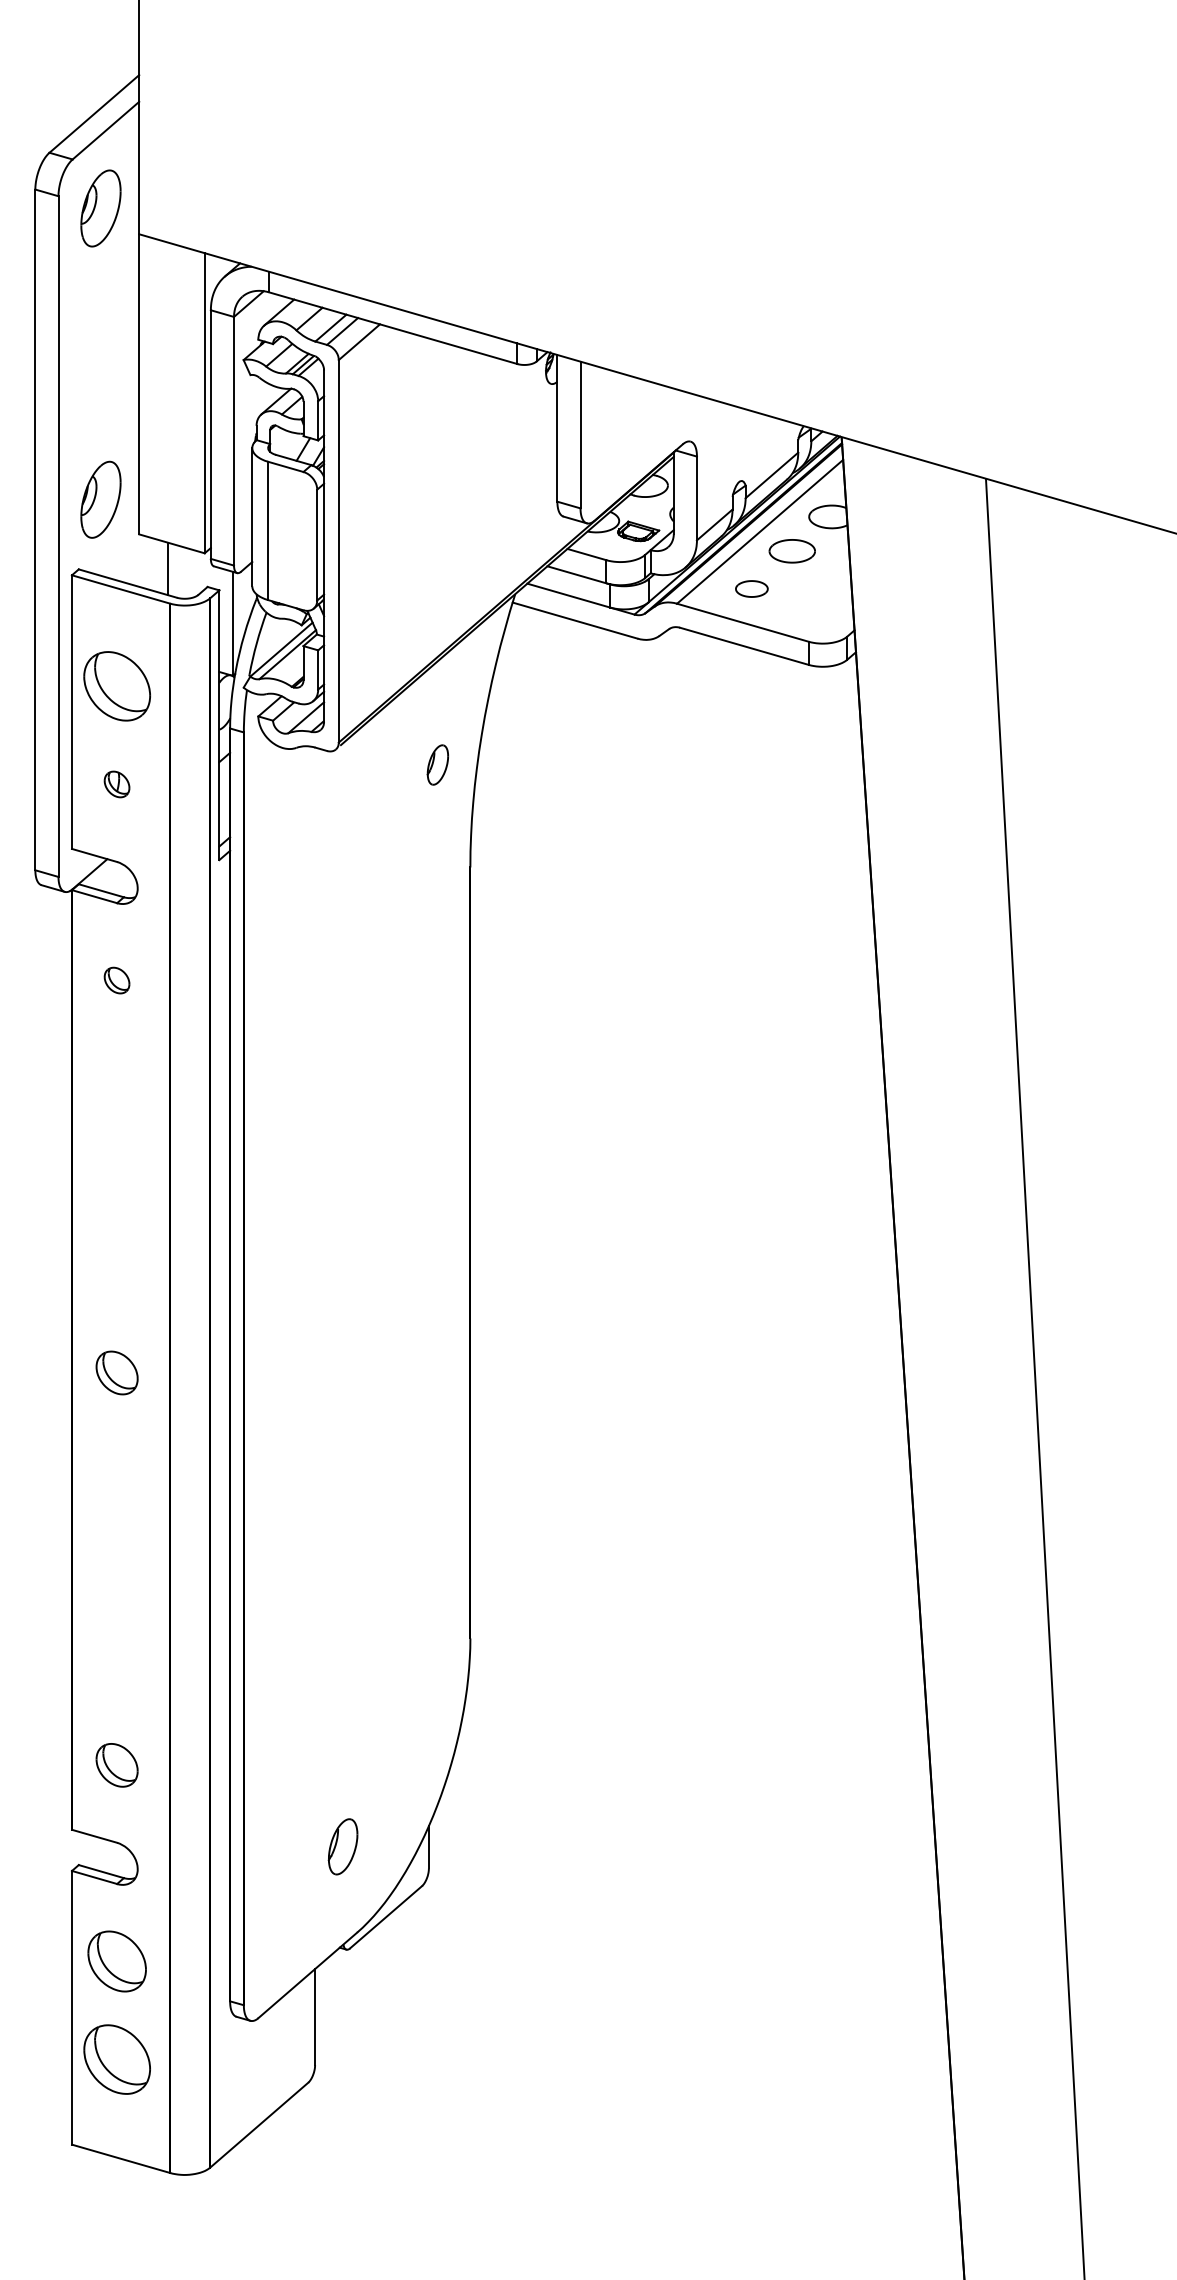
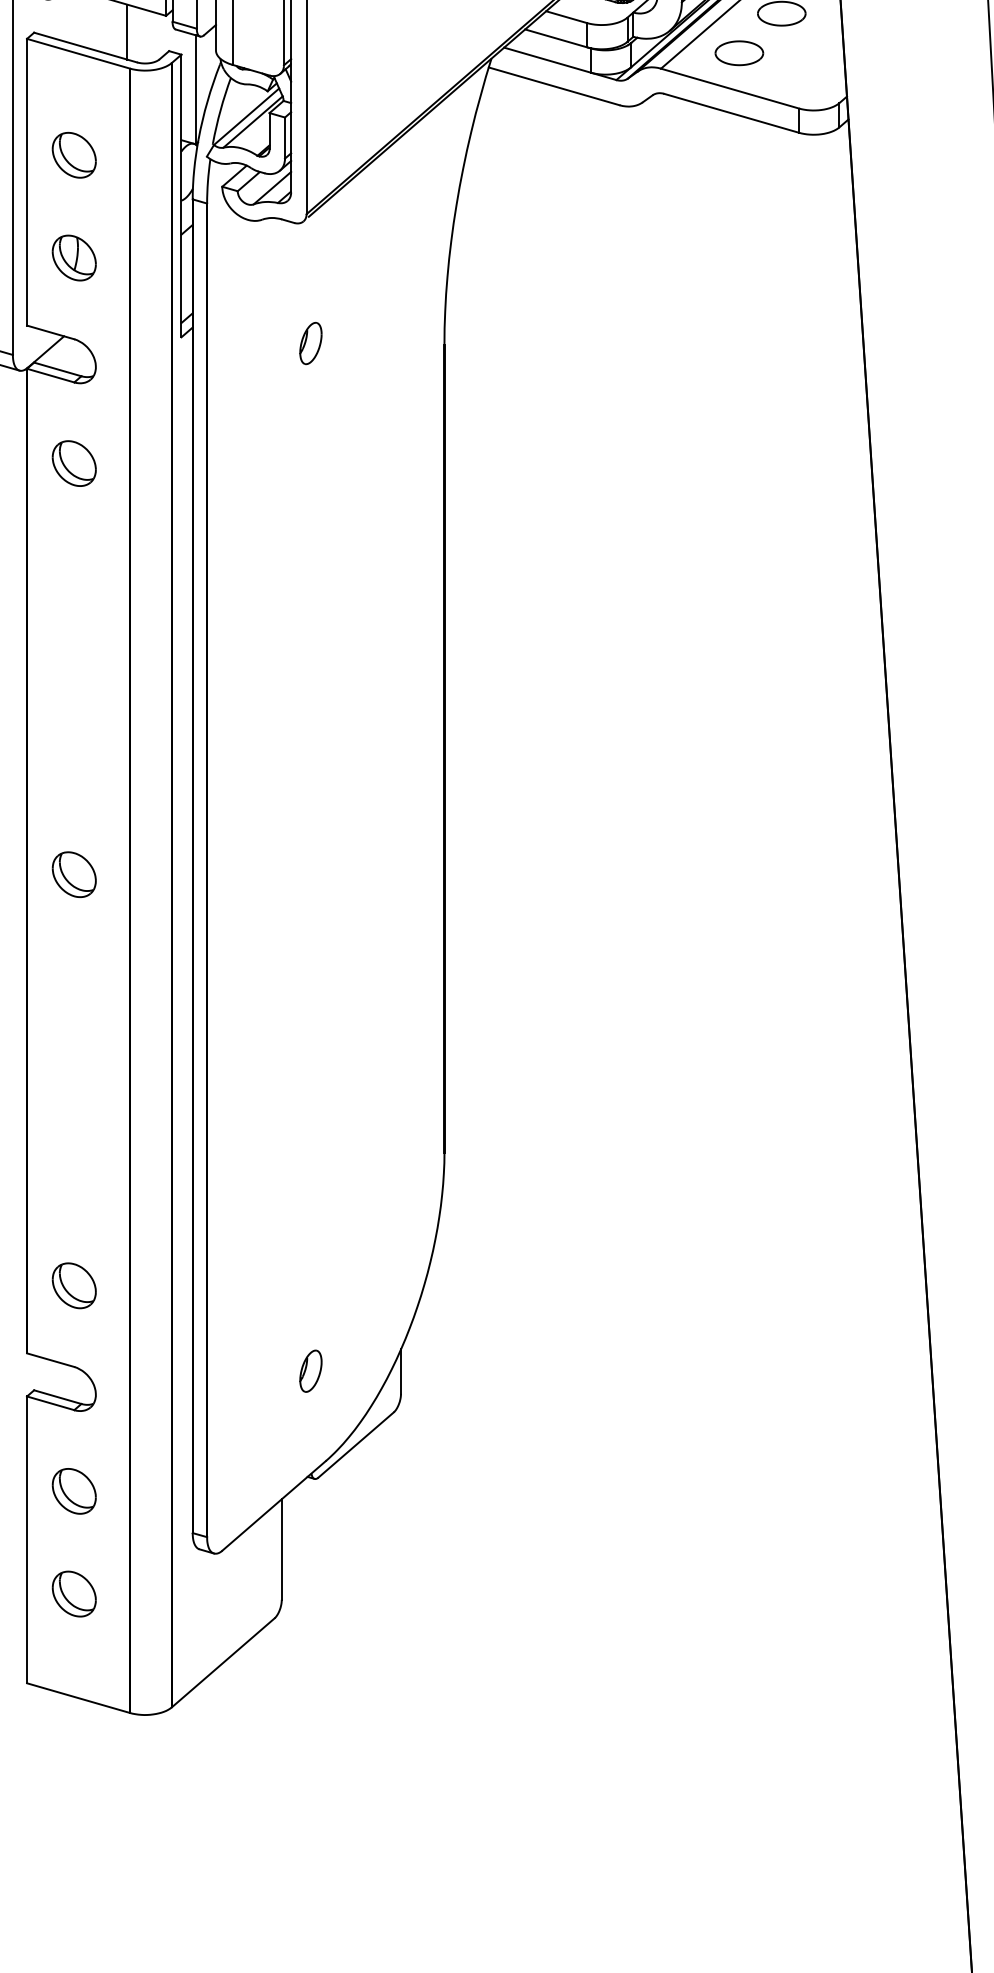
part: (751, 588) -> (739, 52), size x1.43
part: (116, 686) -> (73, 155), size x0.62
part: (437, 764) -> (310, 342), moved
part: (116, 784) -> (73, 258), size x1.67
part: (116, 980) -> (73, 463), size x1.67
part: (342, 1846) -> (310, 1370), size x0.71
part: (116, 1961) -> (73, 1491), size x0.71
part: (116, 2059) -> (73, 1594), size x0.62

